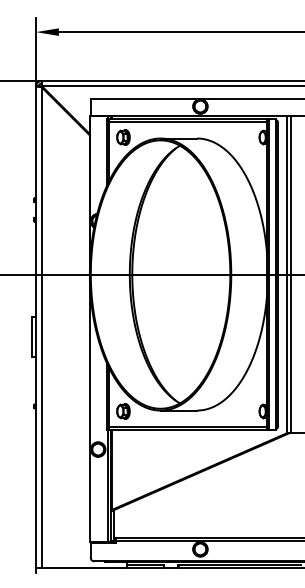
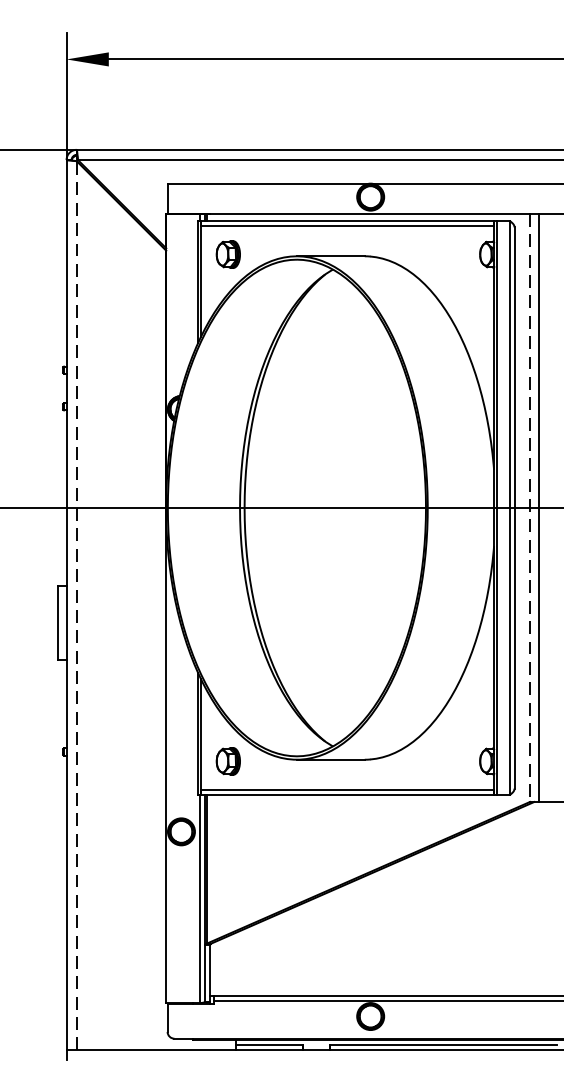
line: (286, 274) -> (529, 507), solid -> dashed
line: (41, 326) -> (76, 604), solid -> dashed

